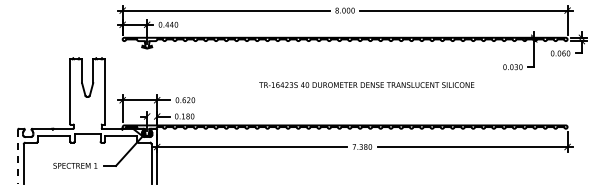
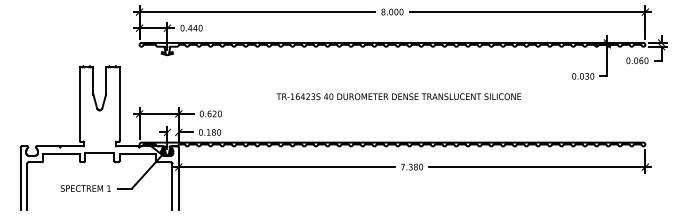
text: (366, 84) -> (398, 96), moved
line: (18, 157) -> (21, 179), dashed -> solid

